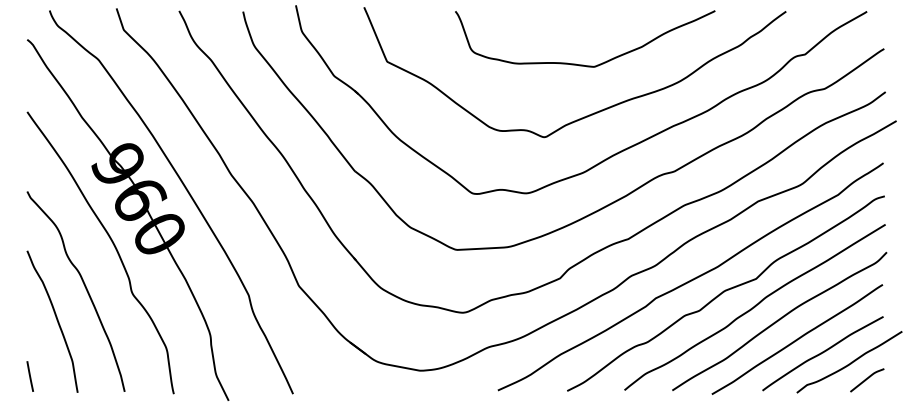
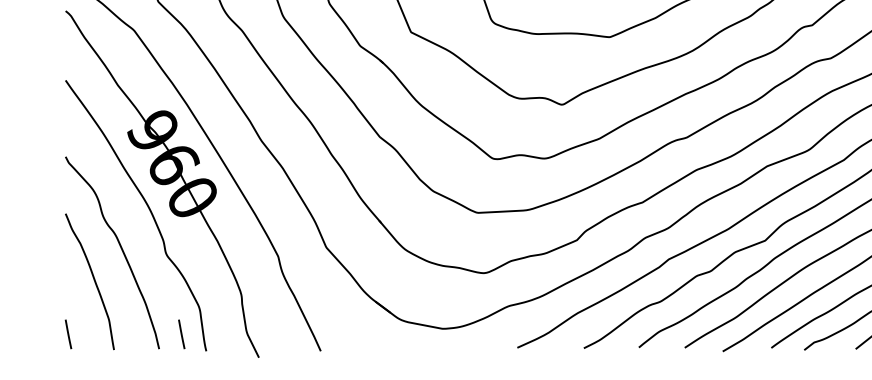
line: (147, 376) -> (181, 334), added

